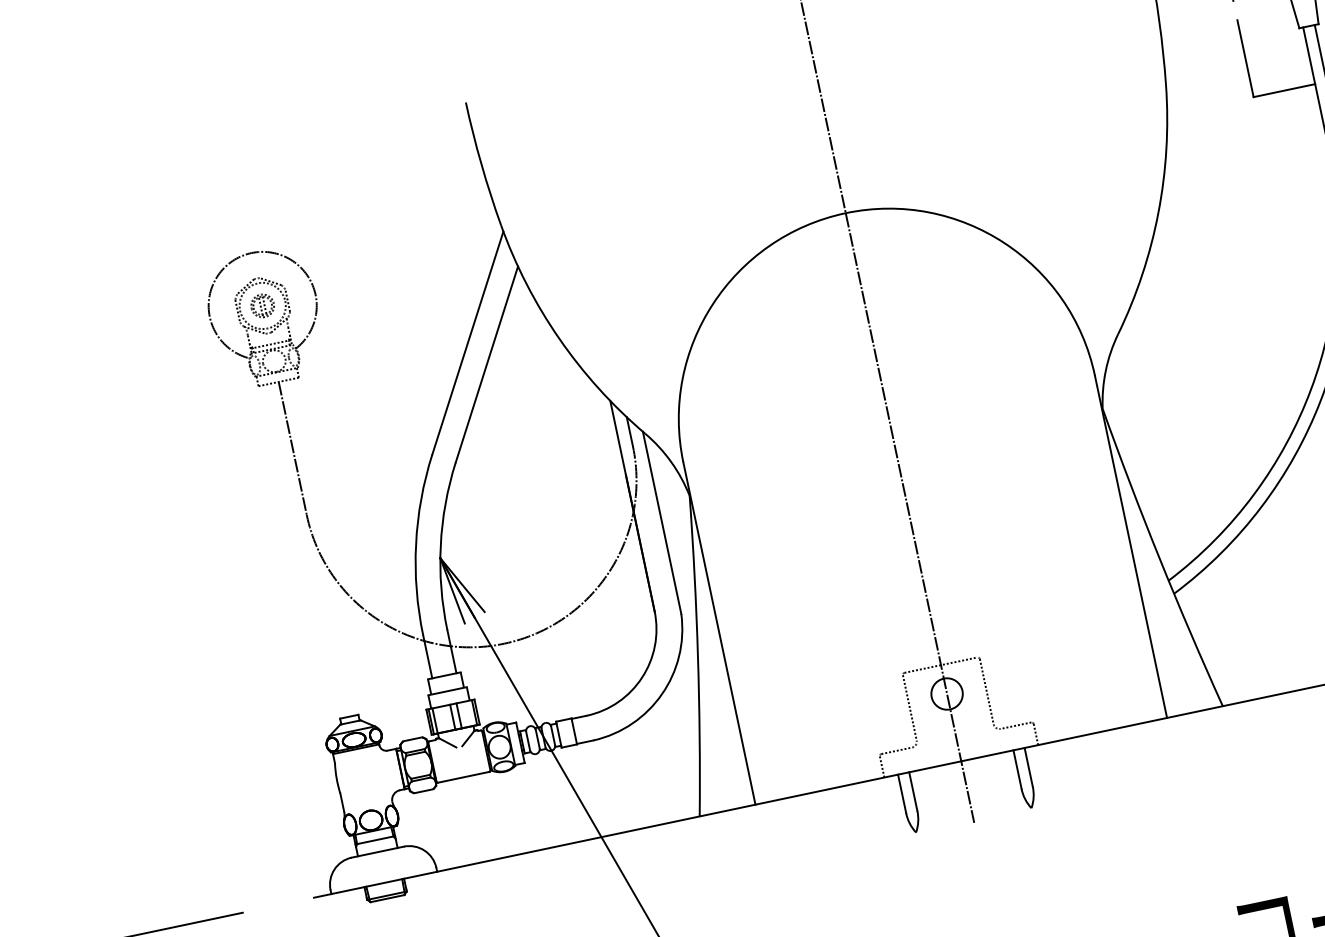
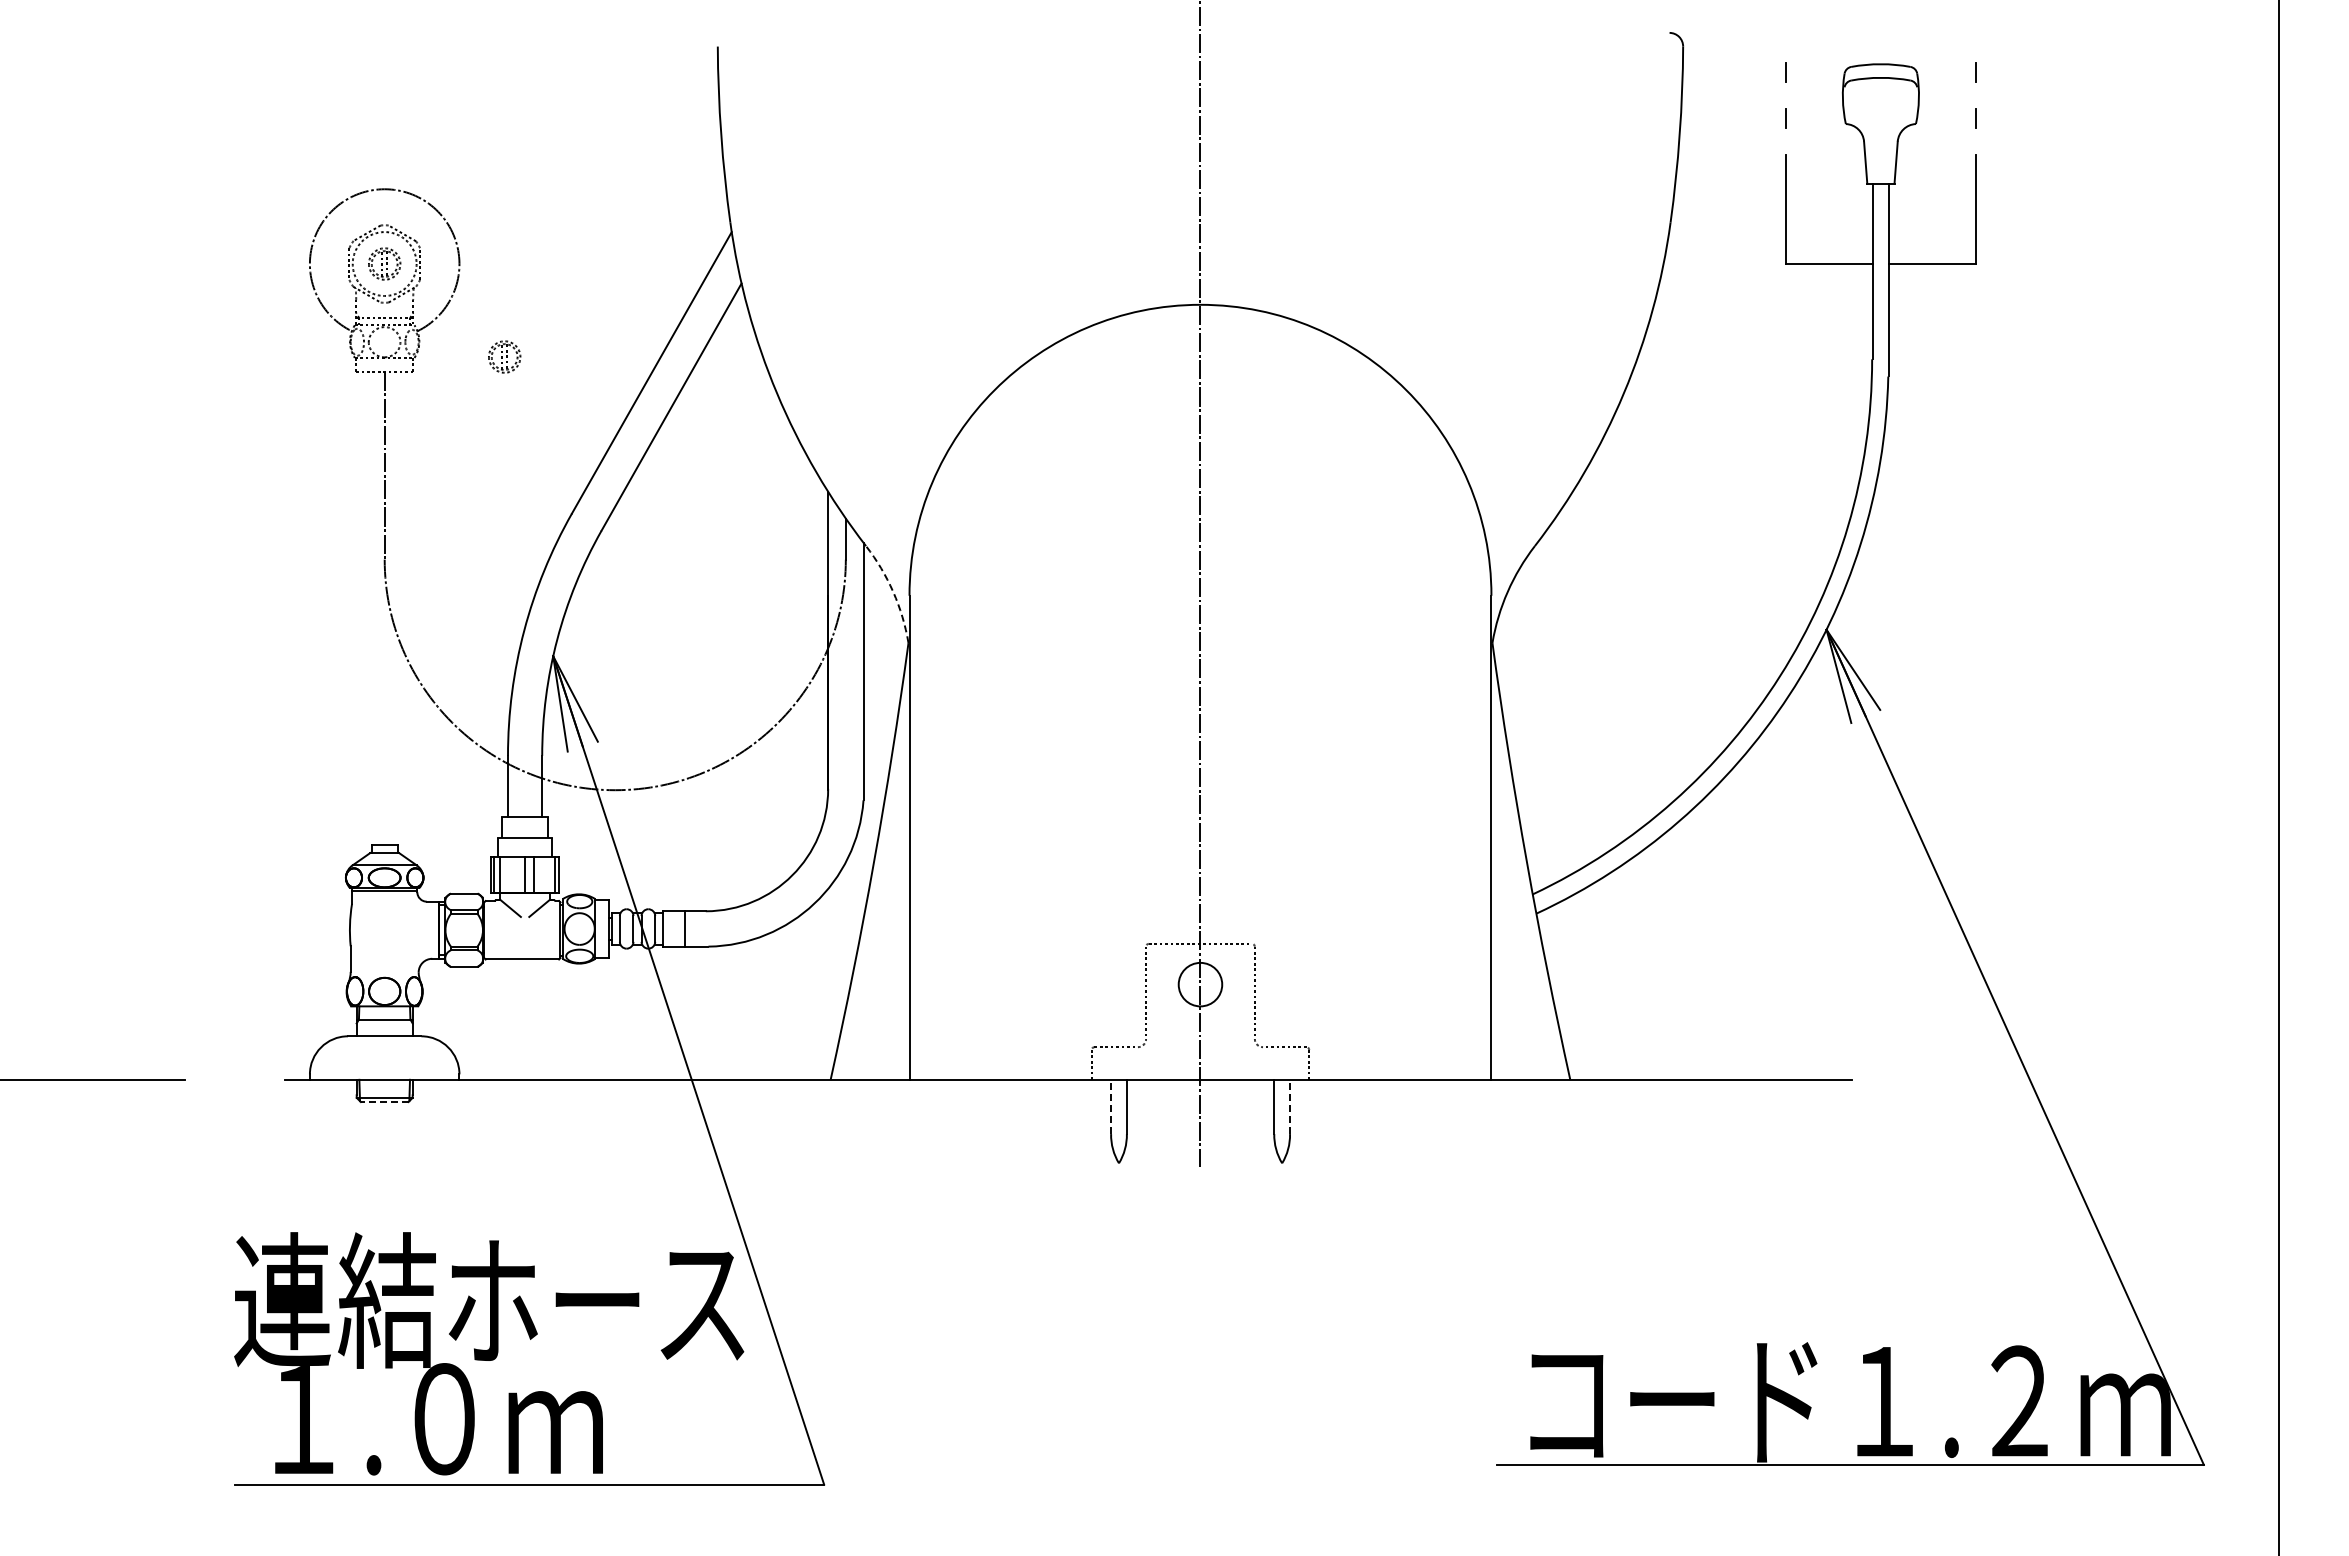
part: (361, 353) -> (504, 356), added
arc: (671, 461) -> (893, 591), solid -> dashed
line: (1028, 766) -> (1290, 1106), solid -> dashed
line: (902, 793) -> (1111, 1106), solid -> dashed
line: (387, 898) -> (384, 1102), solid -> dashed

